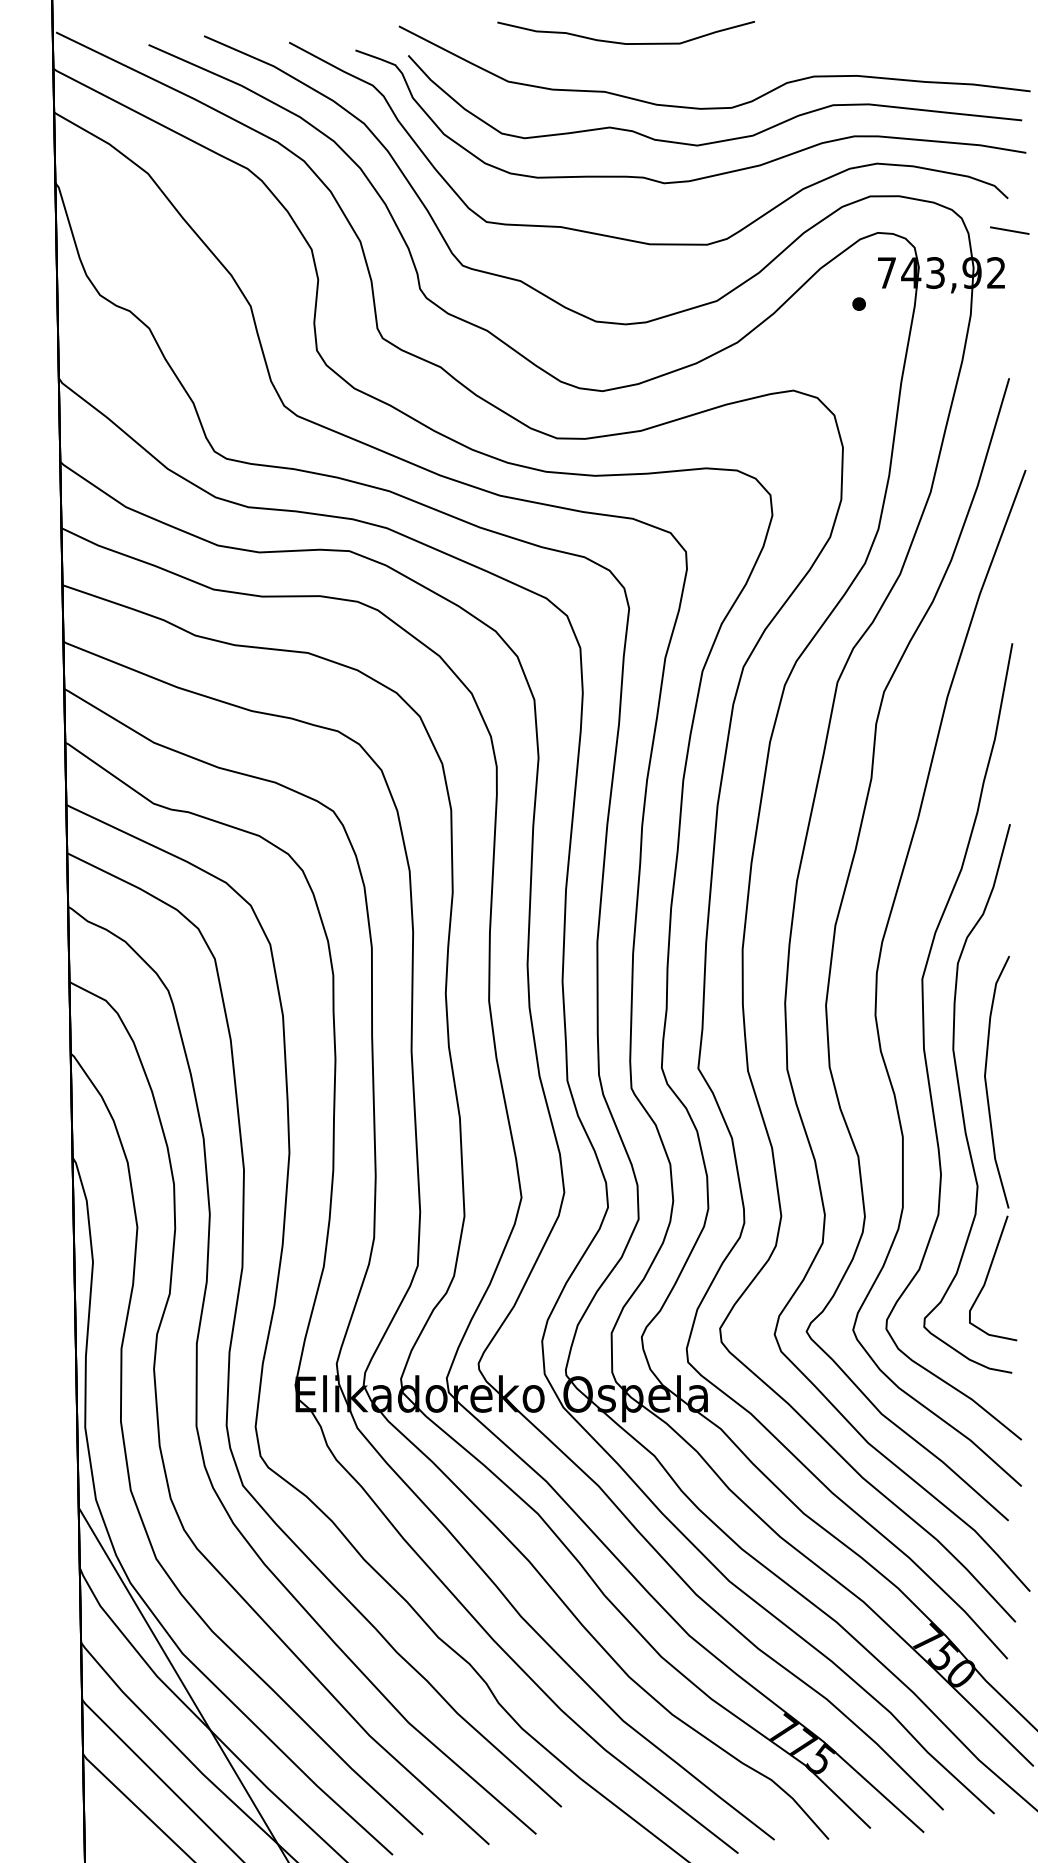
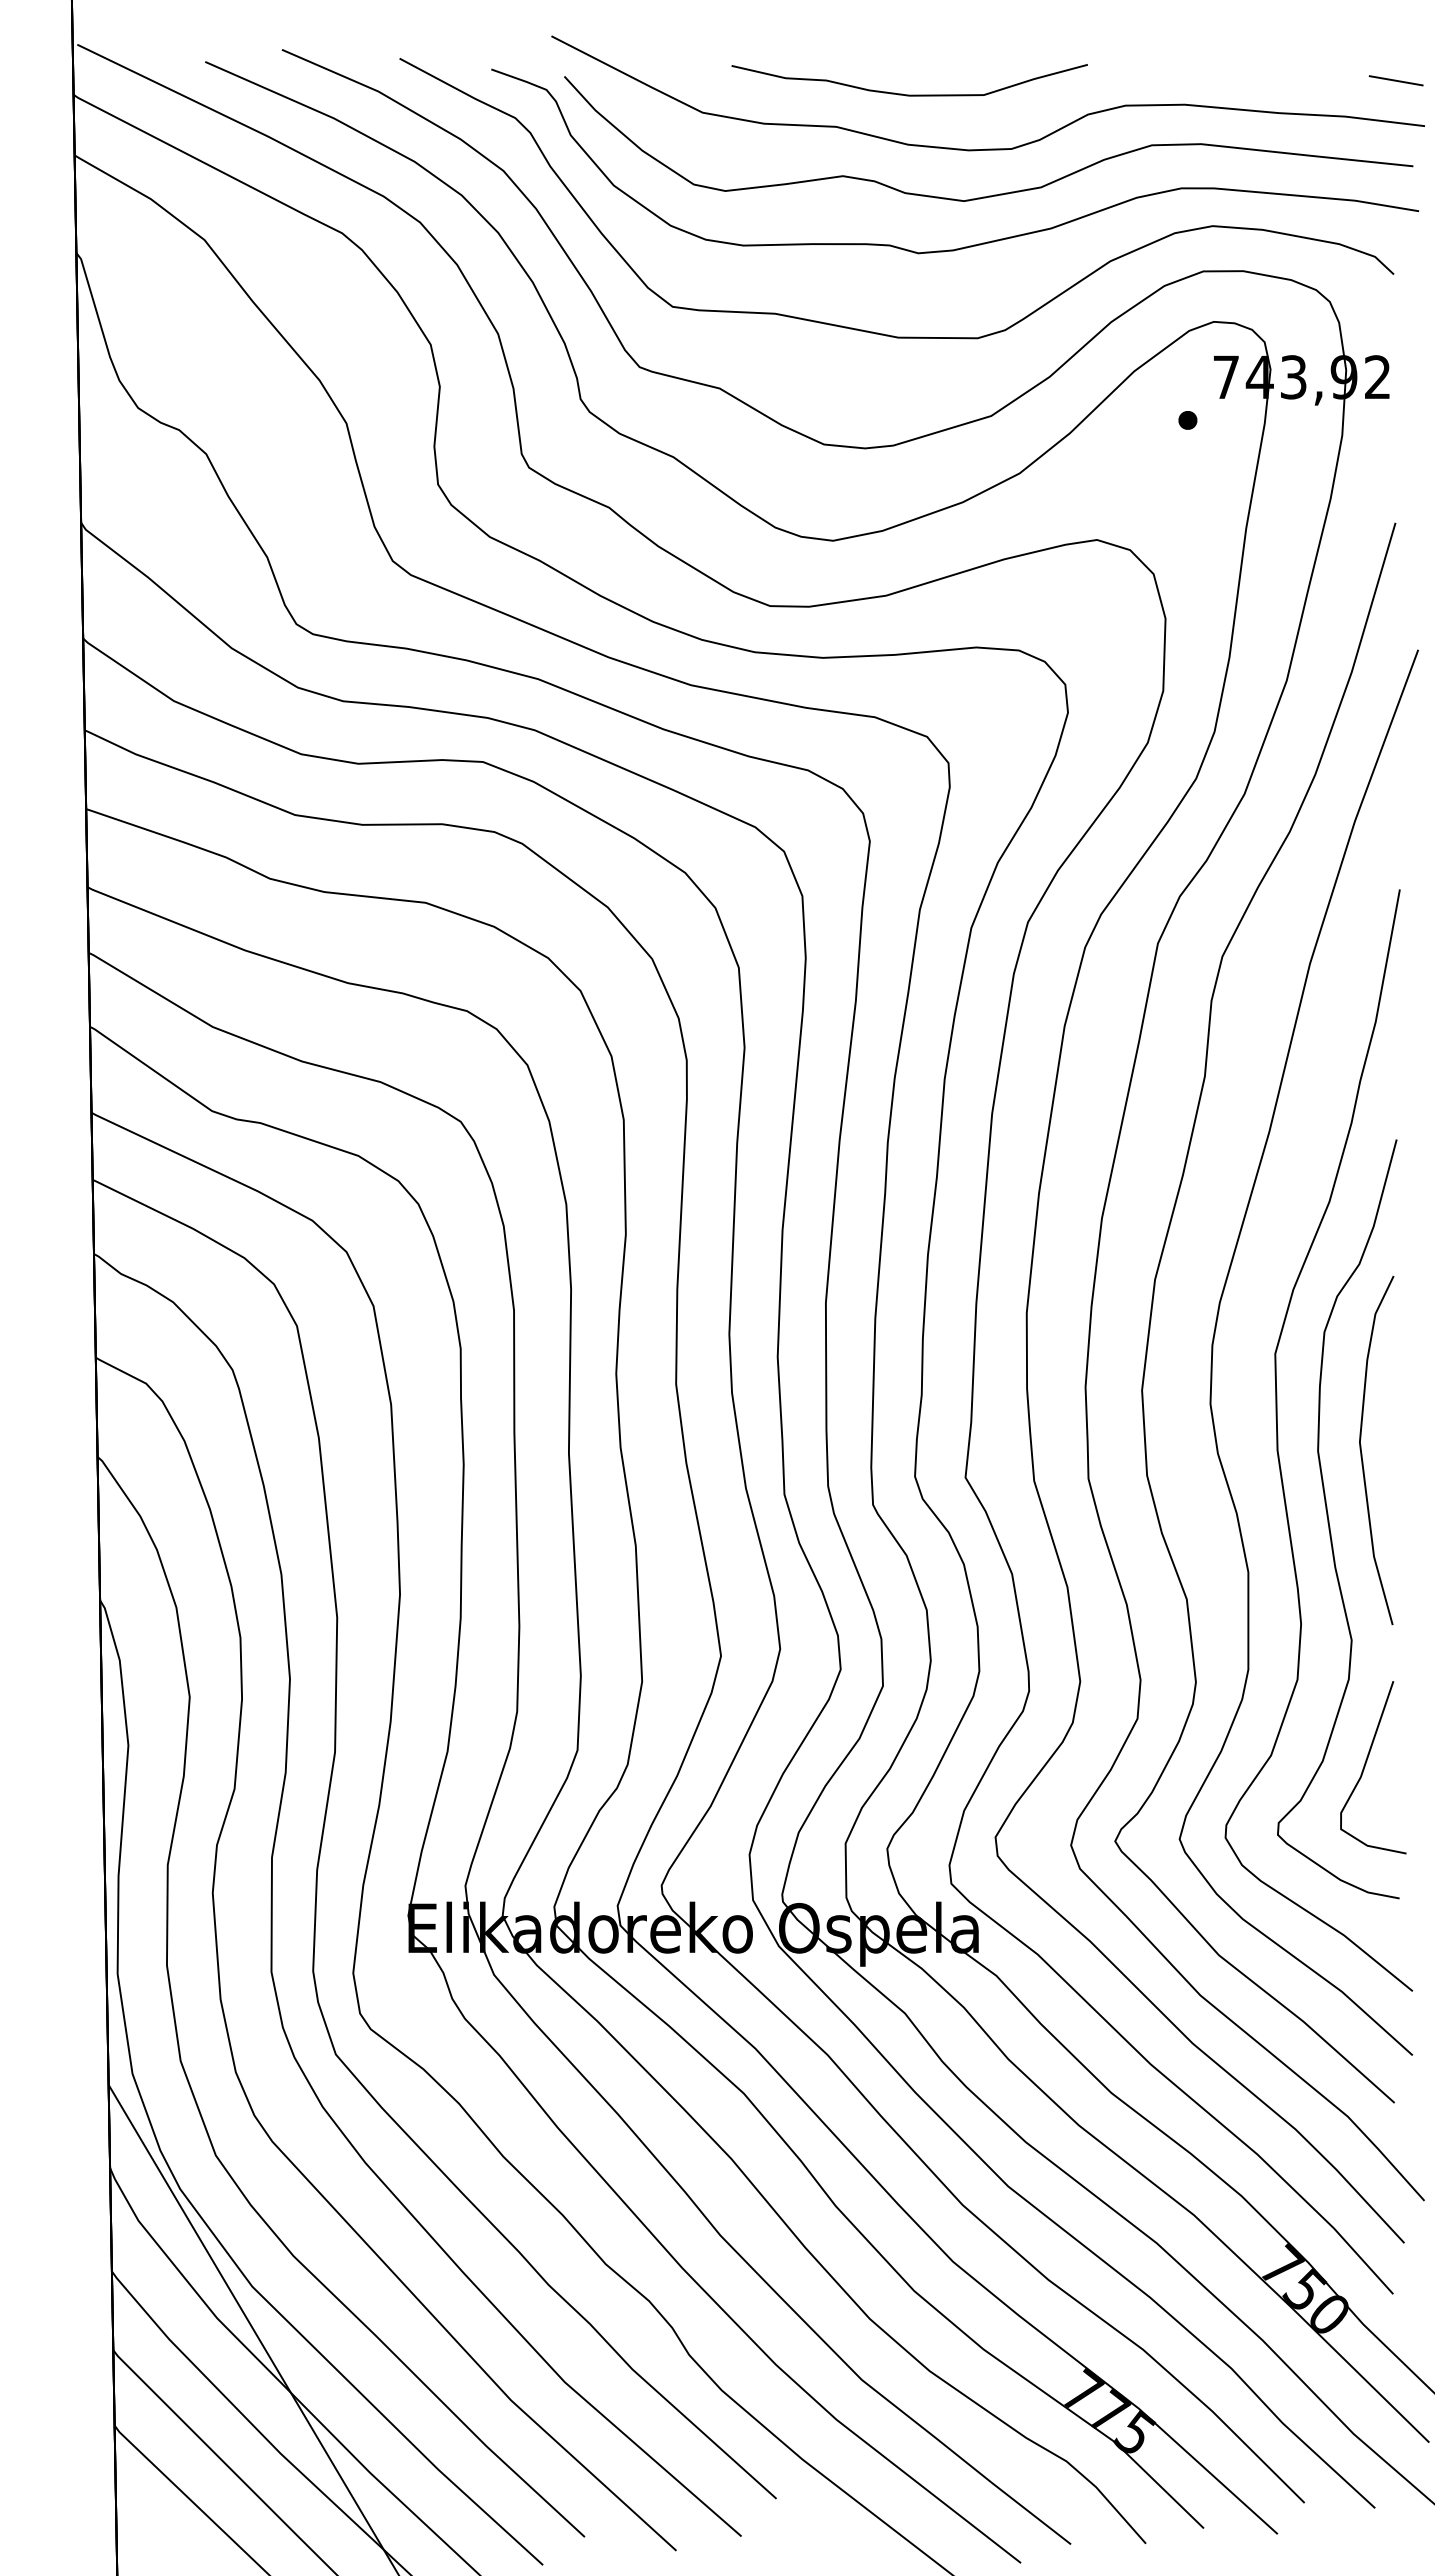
curve: (626, 43) -> (909, 94), moved
line: (1009, 230) -> (1395, 80), moved
curve: (986, 1084) -> (1362, 1453), moved

